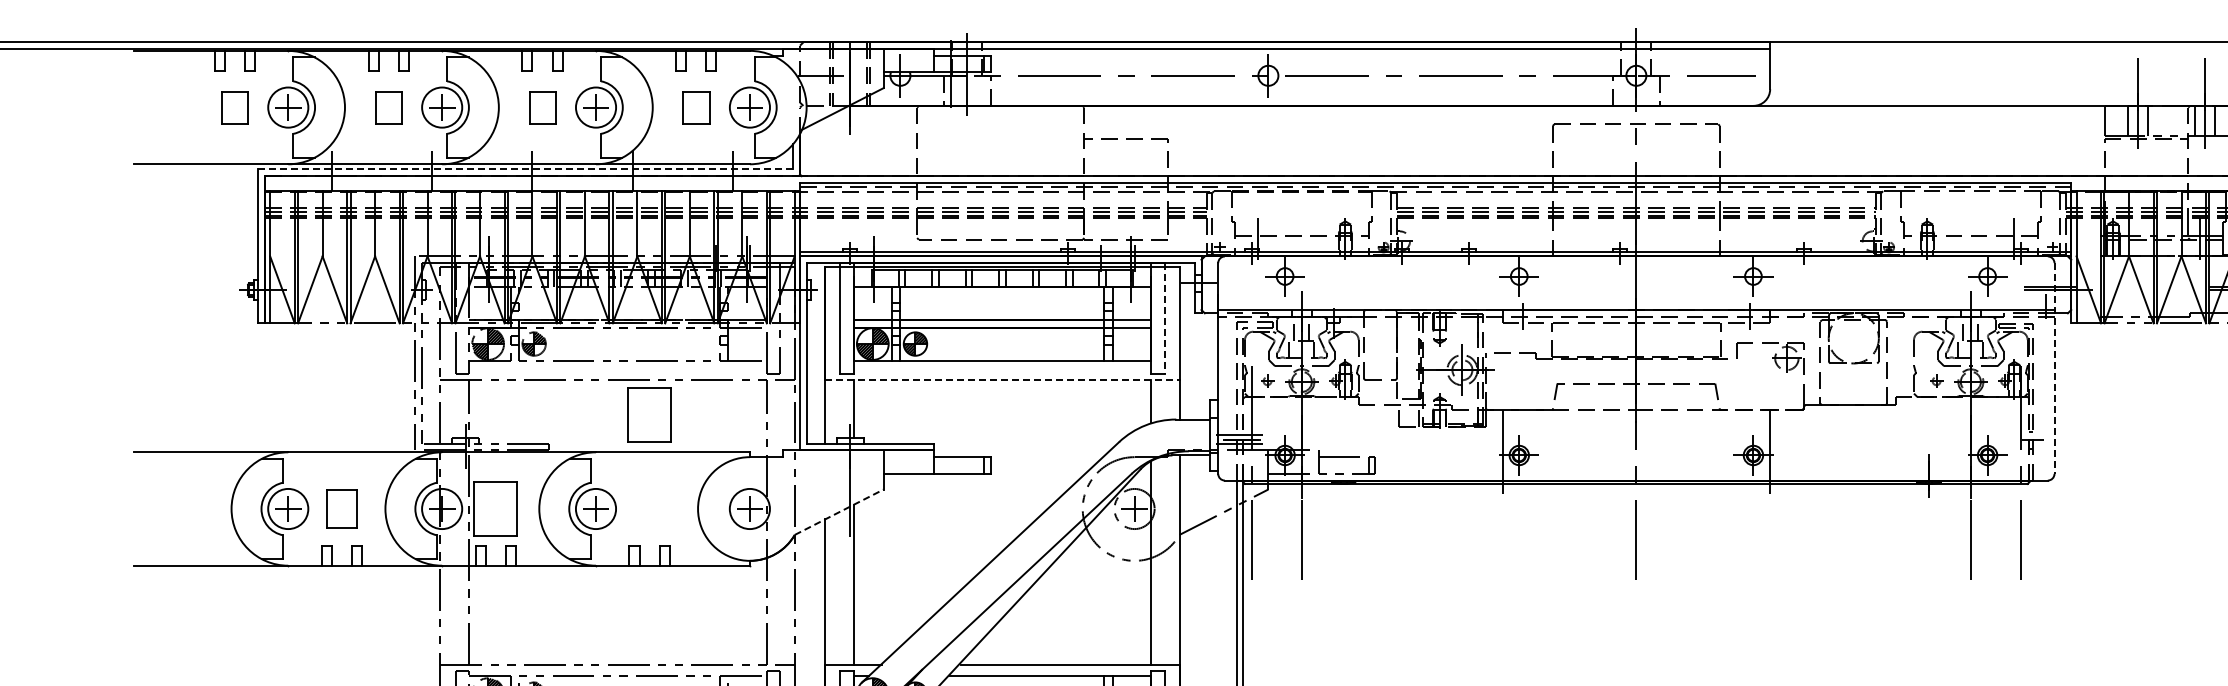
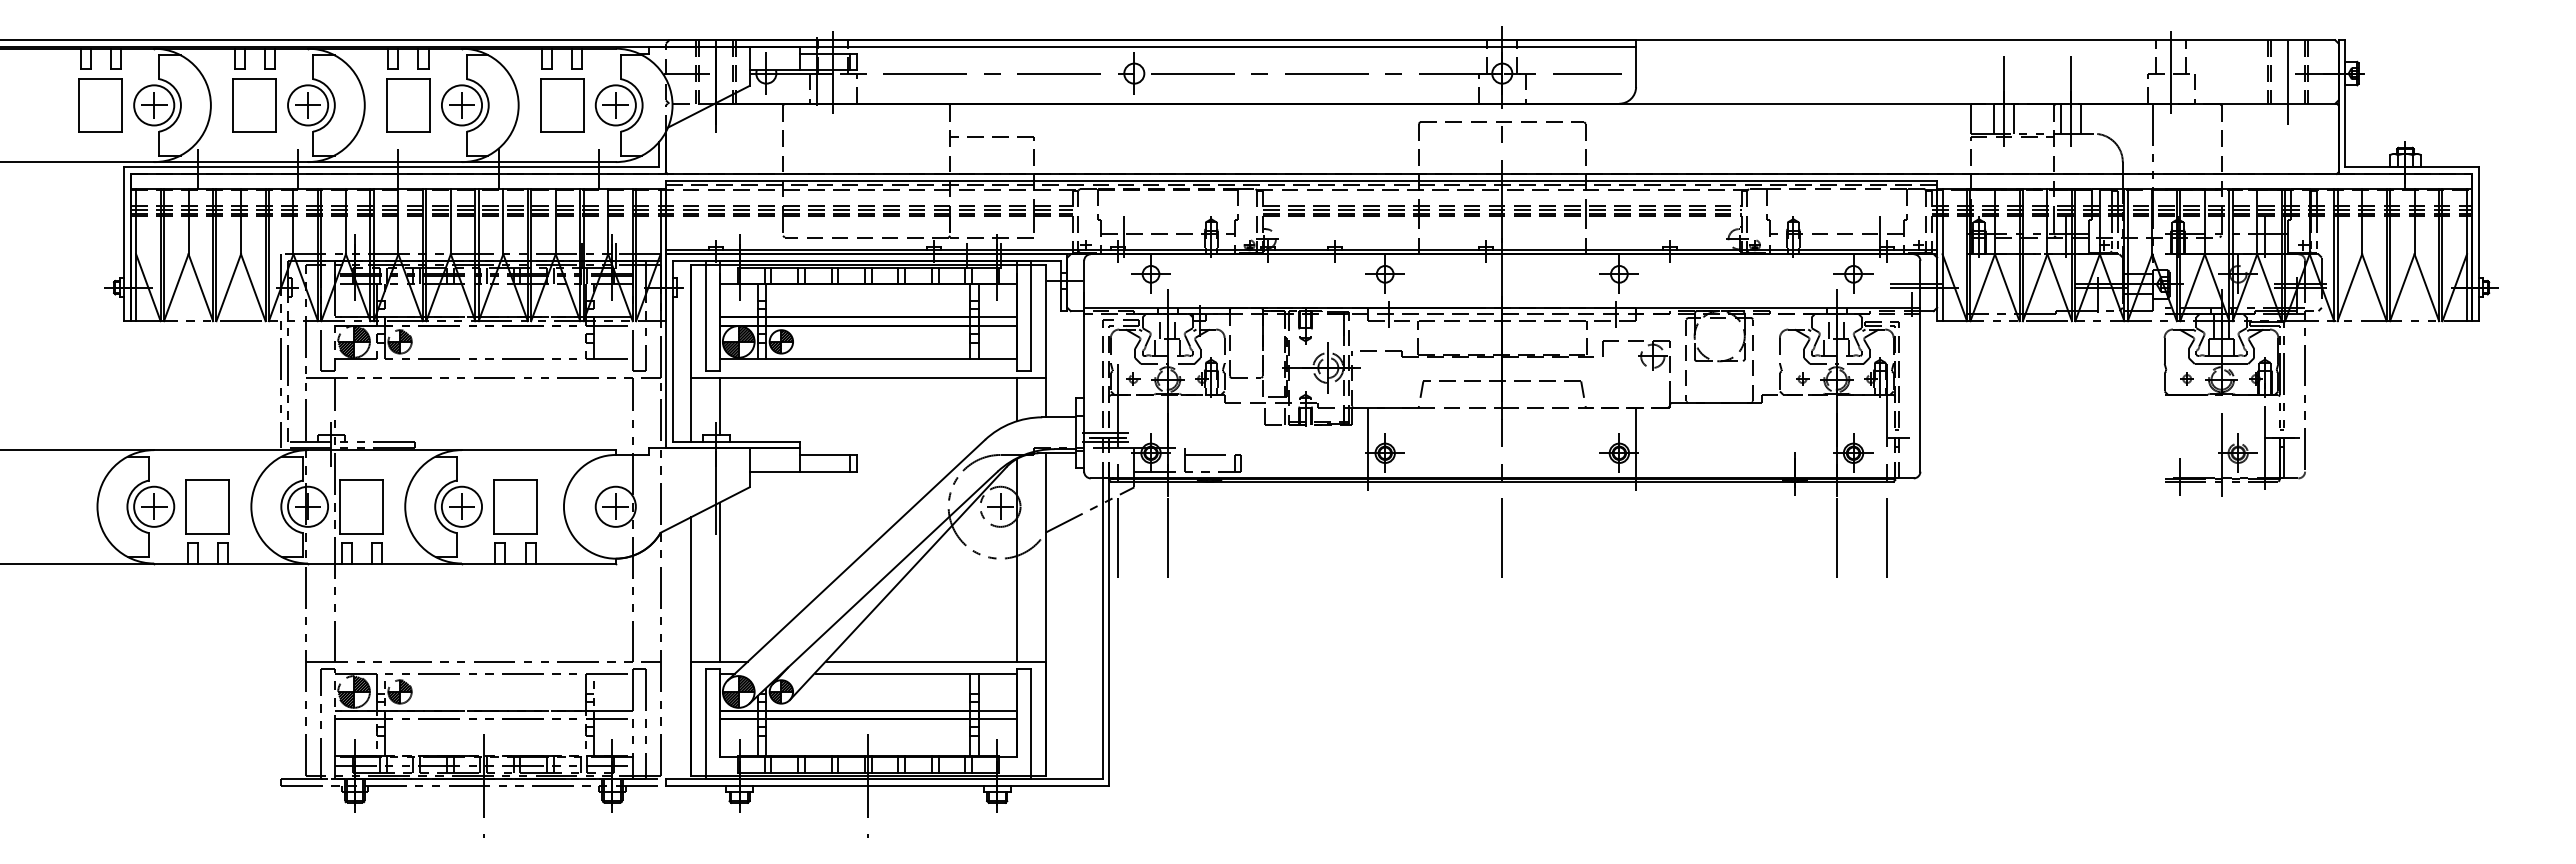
part: (234, 107) -> (100, 105), size x1.67
part: (388, 107) -> (254, 105), size x1.67
part: (542, 107) -> (408, 105), size x1.67
part: (696, 107) -> (562, 105), size x1.67
line: (525, 169) -> (391, 167), dashed -> solid
line: (1164, 318) -> (1030, 316), dashed -> solid
line: (2054, 368) -> (1920, 366), dashed -> solid
line: (1002, 380) -> (868, 378), dashed -> solid
part: (649, 414) -> (515, 506), moved
part: (341, 508) -> (207, 506), size x1.43
line: (839, 512) -> (705, 510), dashed -> solid

